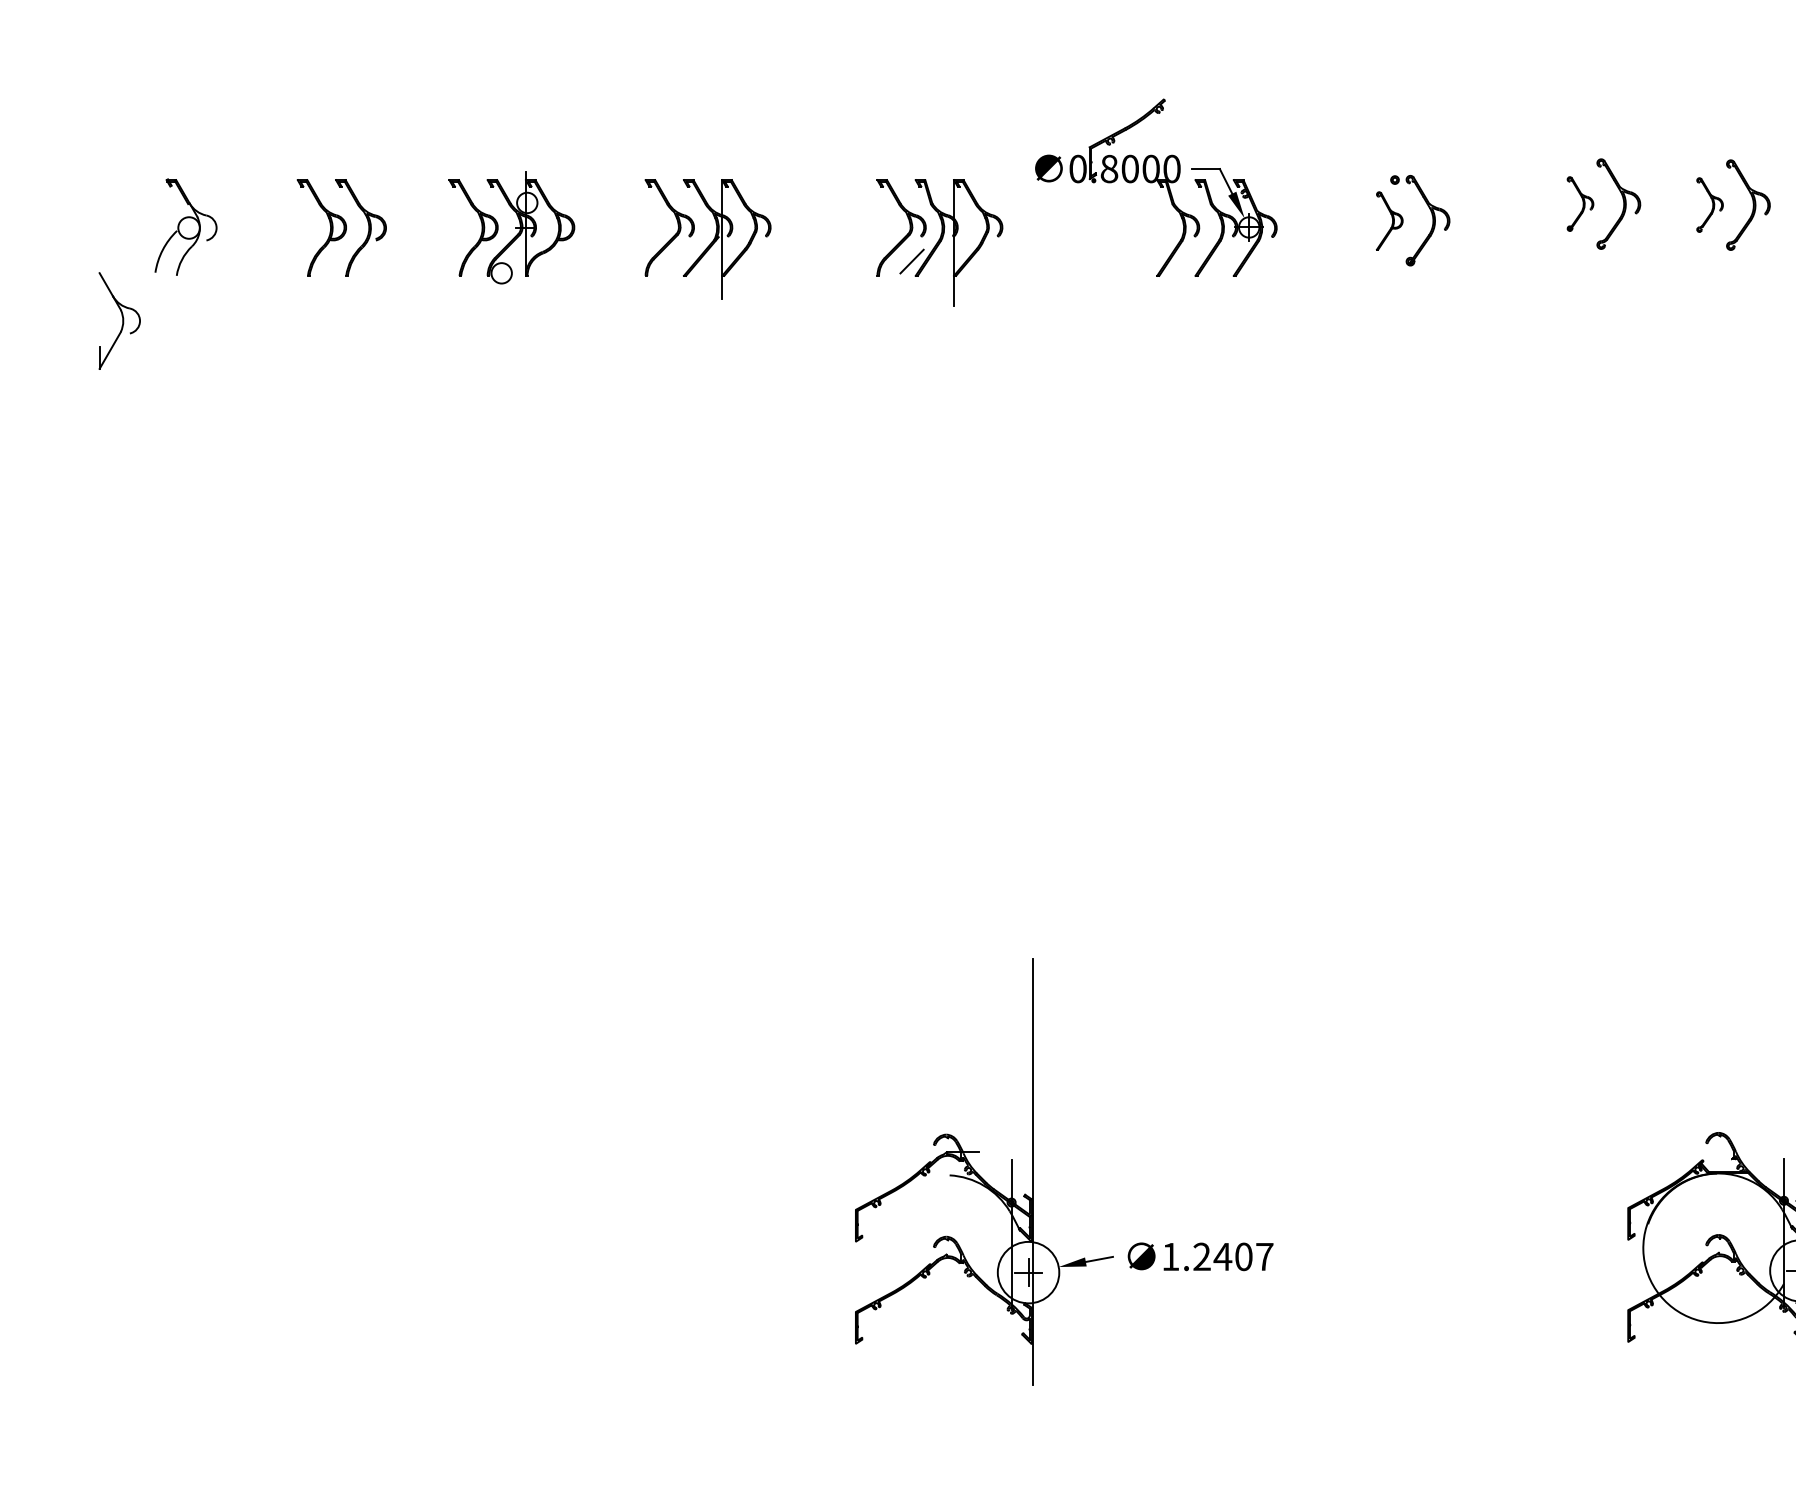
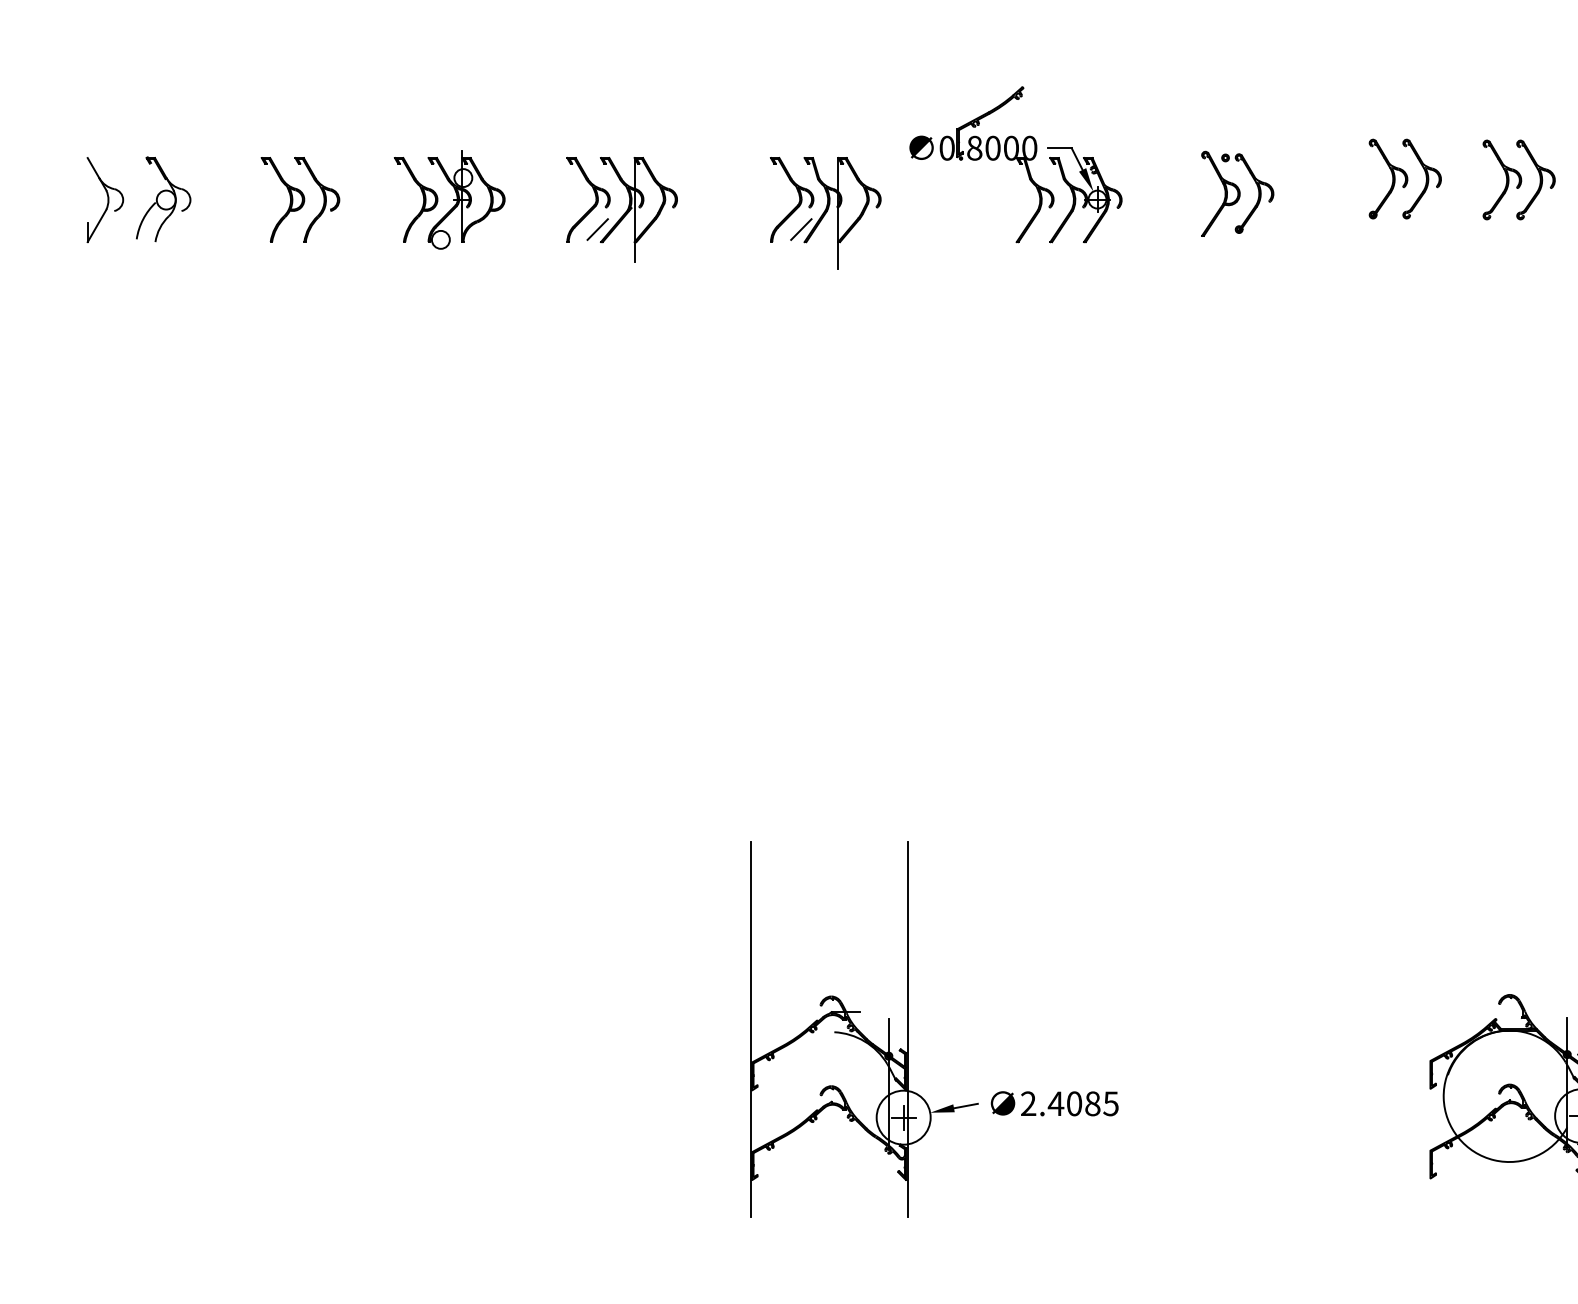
part: (1580, 203) -> (1388, 178), size x1.67
part: (1709, 204) -> (1501, 179), size x1.67
part: (1389, 220) -> (1220, 193), size x1.67
line: (679, 261) -> (597, 229), added
part: (119, 320) -> (105, 199), moved
line: (854, 1171) -> (750, 1028), added
text: (1217, 1256) -> (1069, 1103), 1.2407 -> 2.4085

